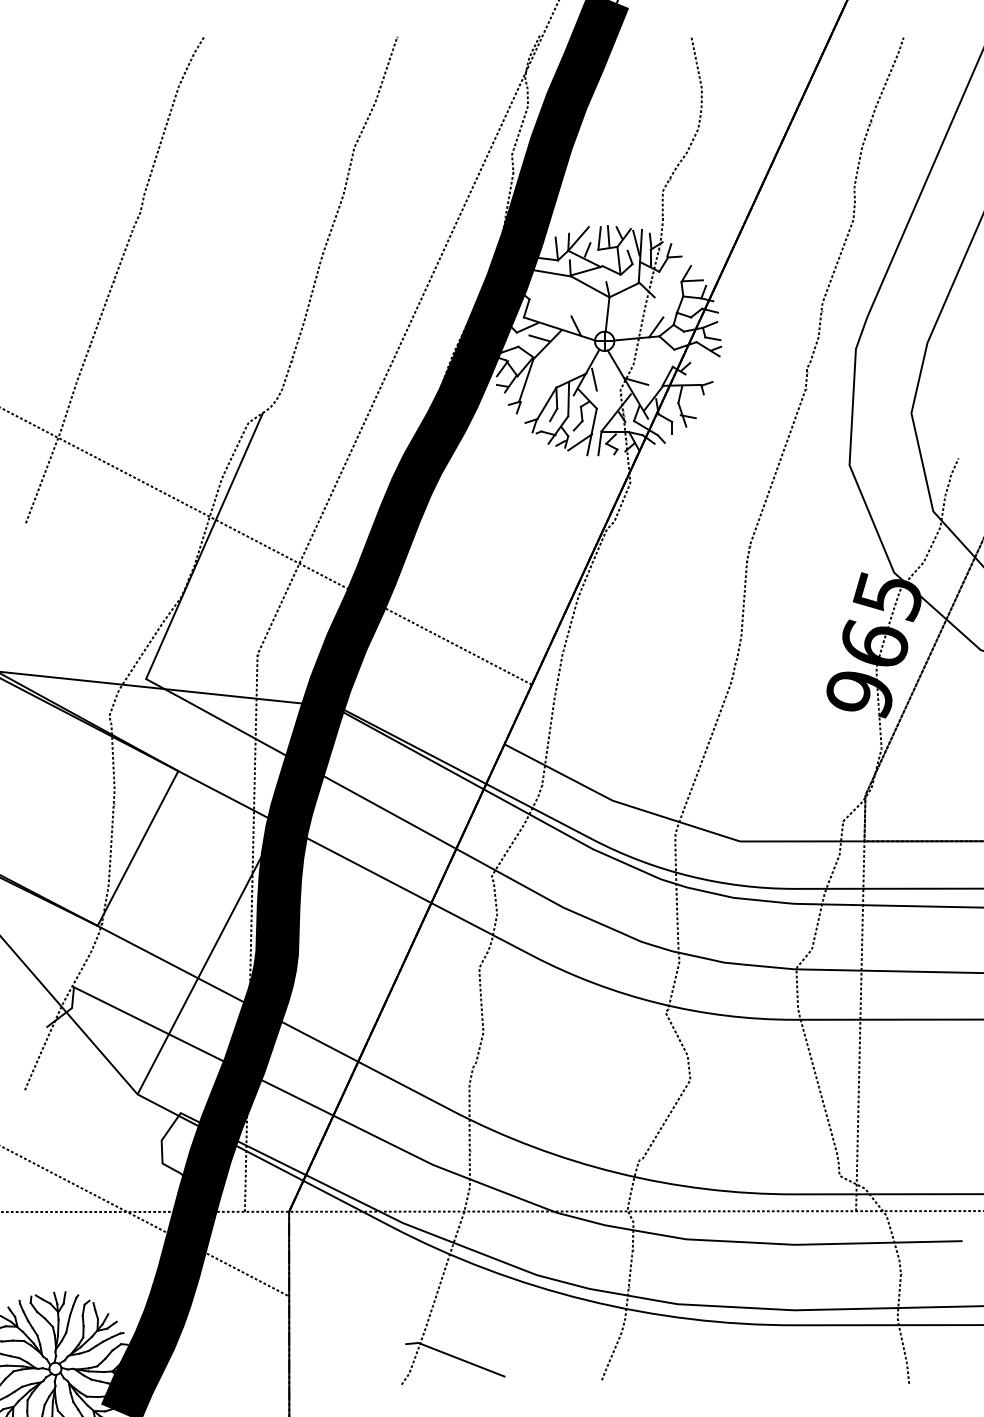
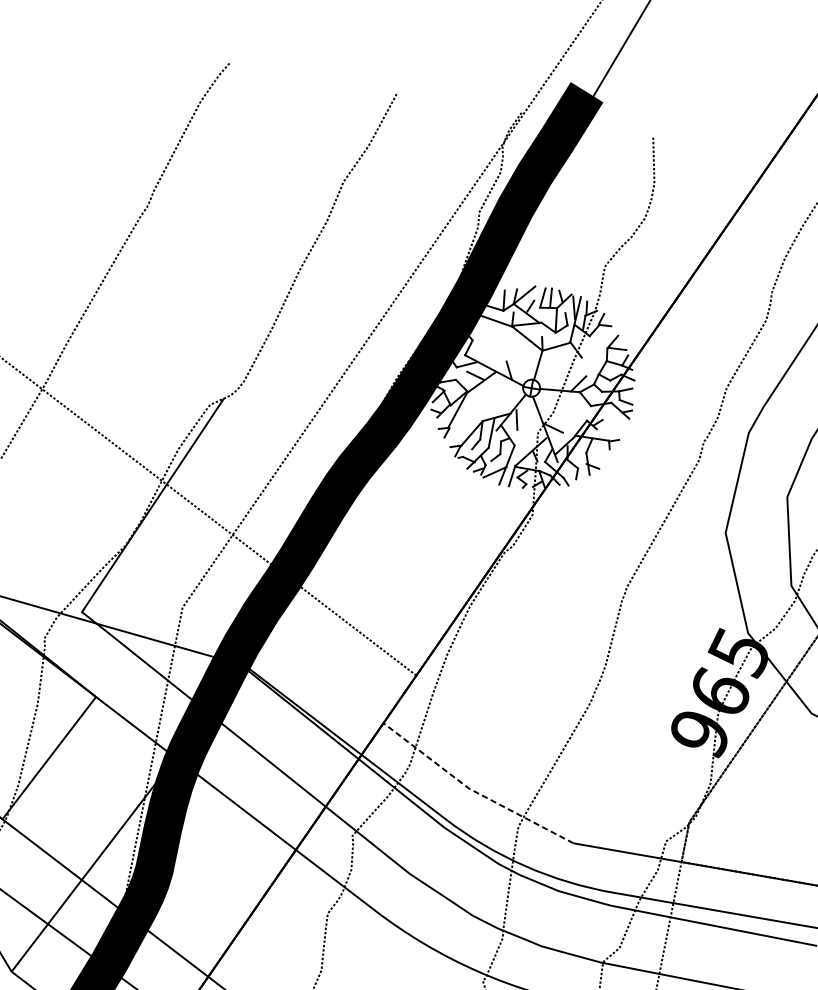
line: (617, 802) -> (472, 790), solid -> dashed

